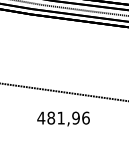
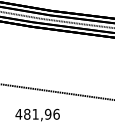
text: (63, 118) -> (37, 114), moved

